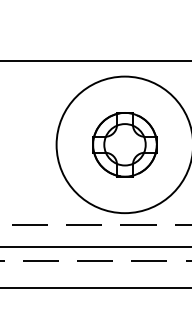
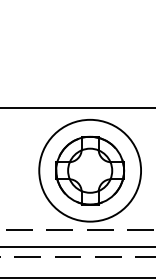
part: (125, 144) -> (90, 170), size x1.43

